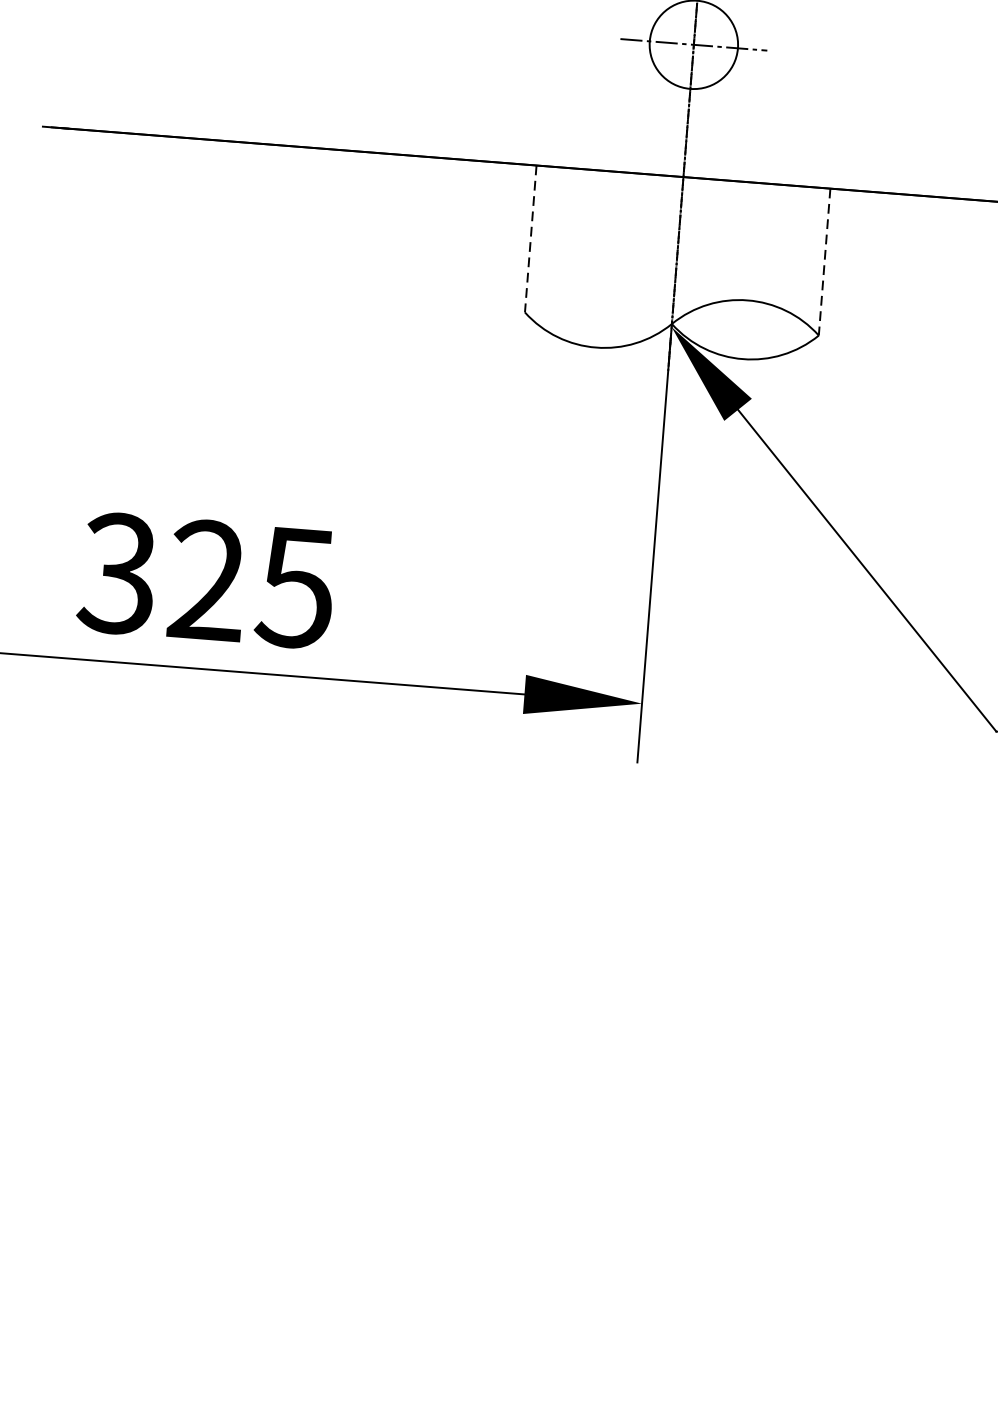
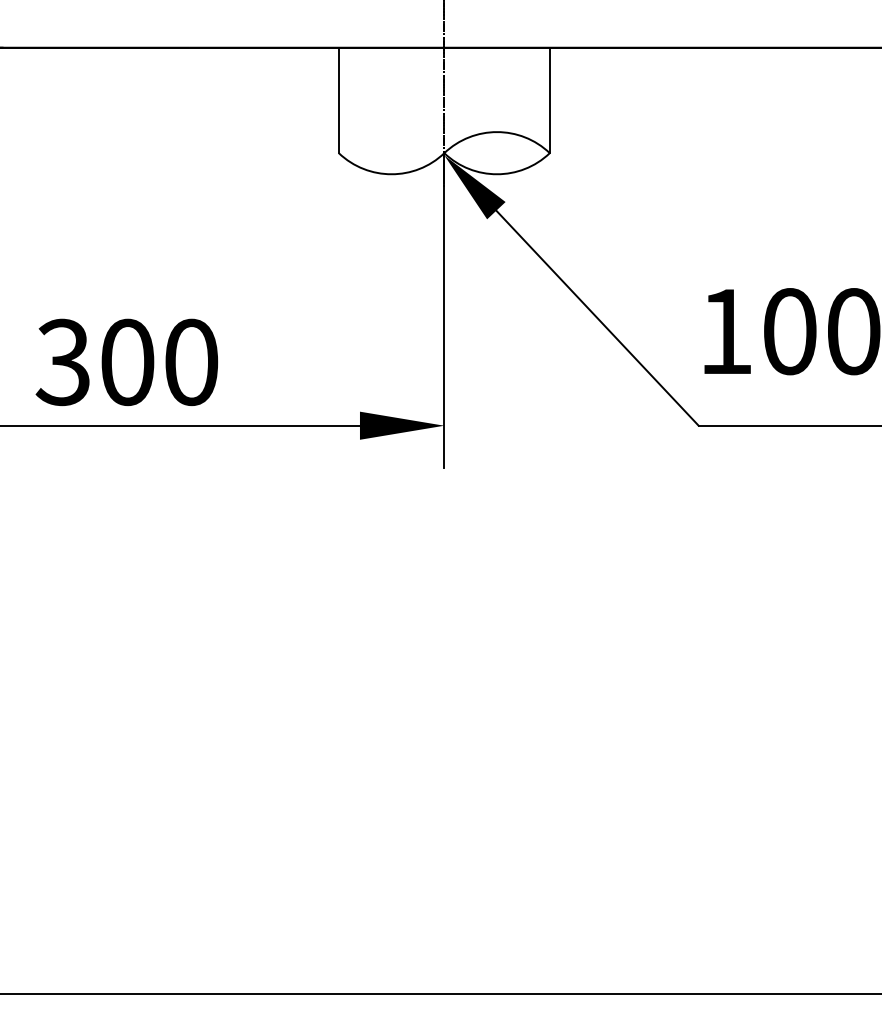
line: (530, 238) -> (338, 100), dashed -> solid
line: (824, 262) -> (549, 100), dashed -> solid
text: (252, 584) -> (159, 362), 325 -> 300

